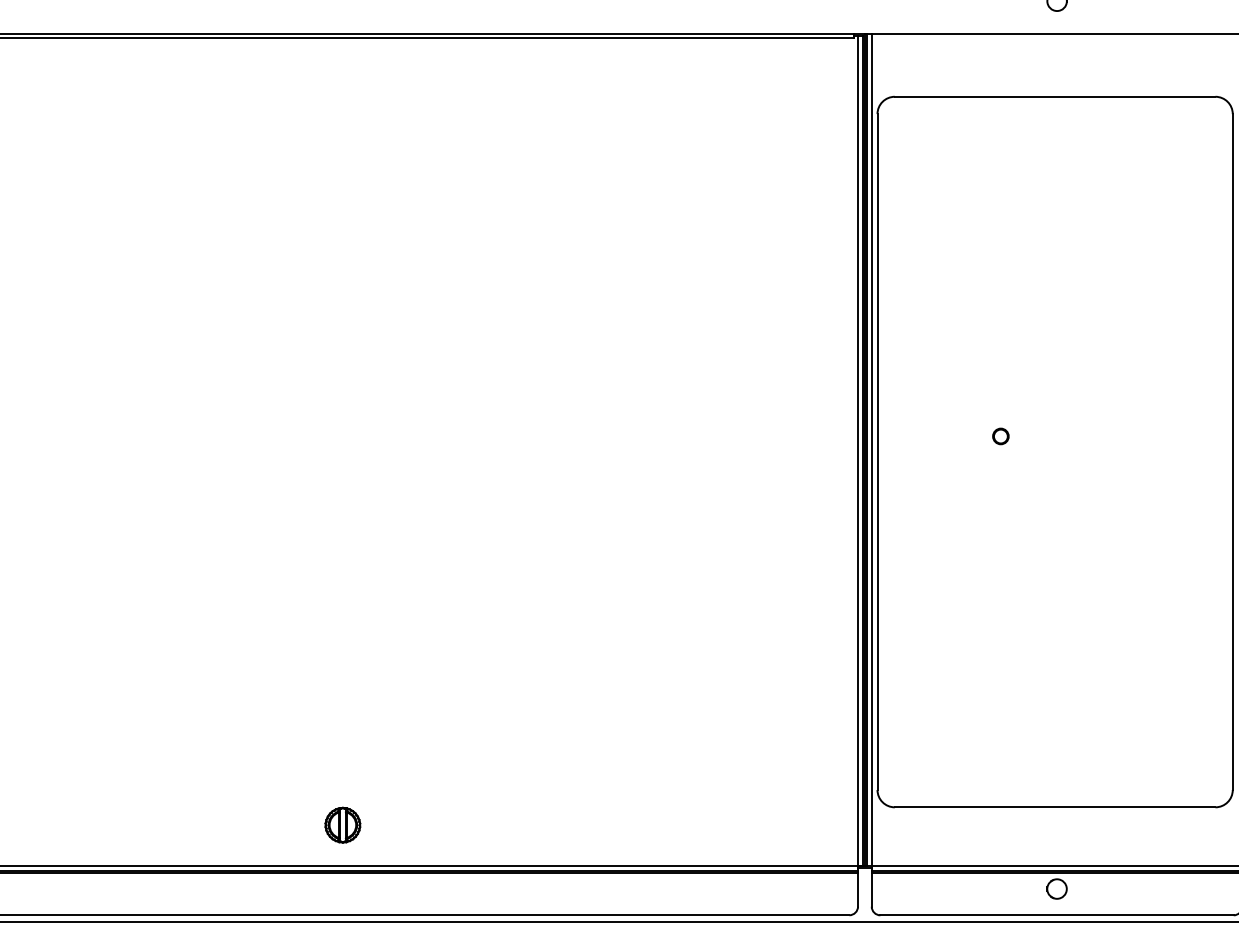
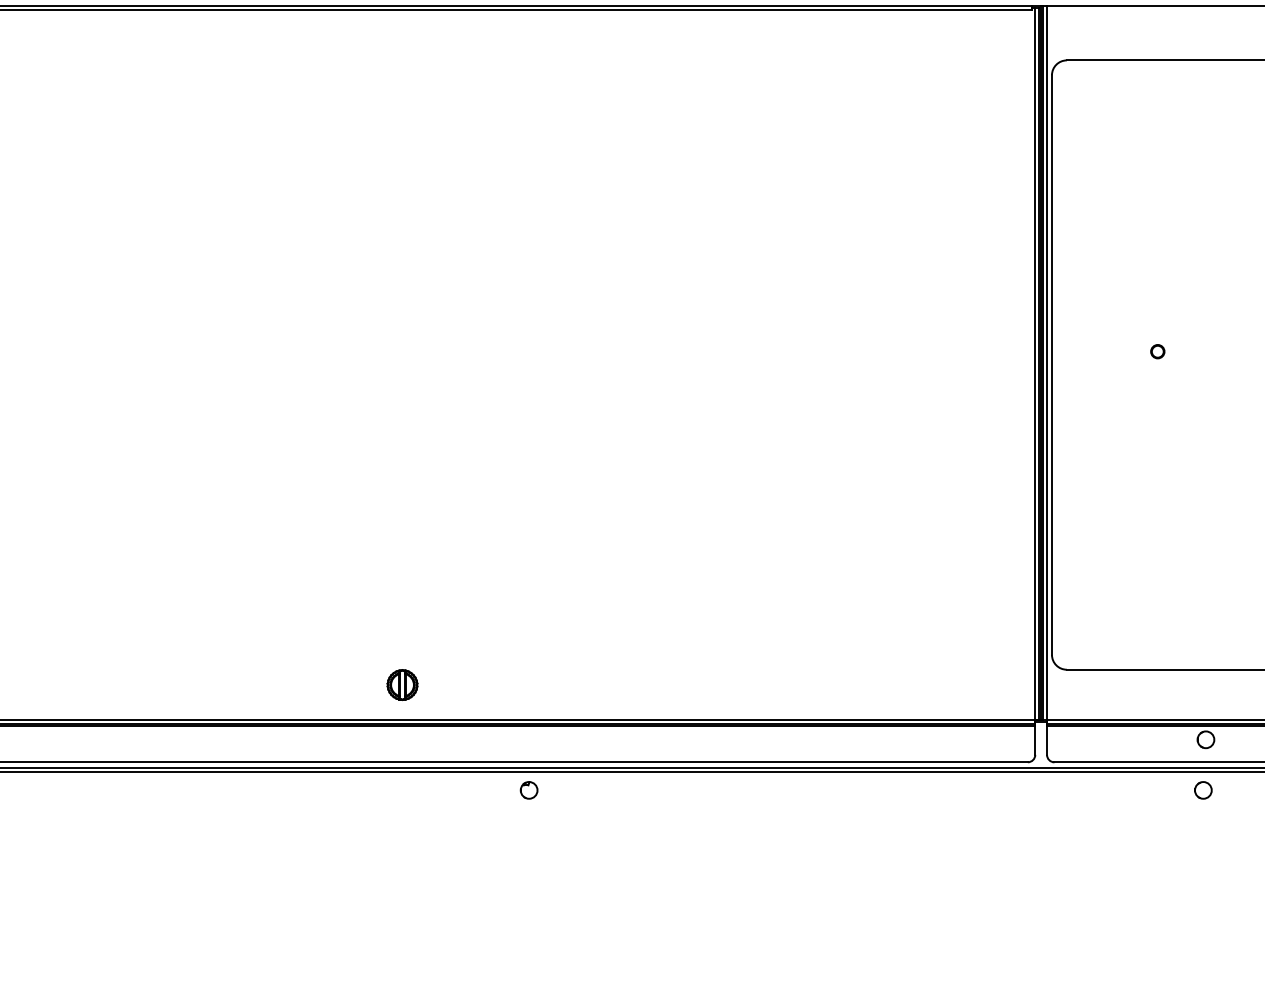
part: (342, 824) -> (402, 684), moved

